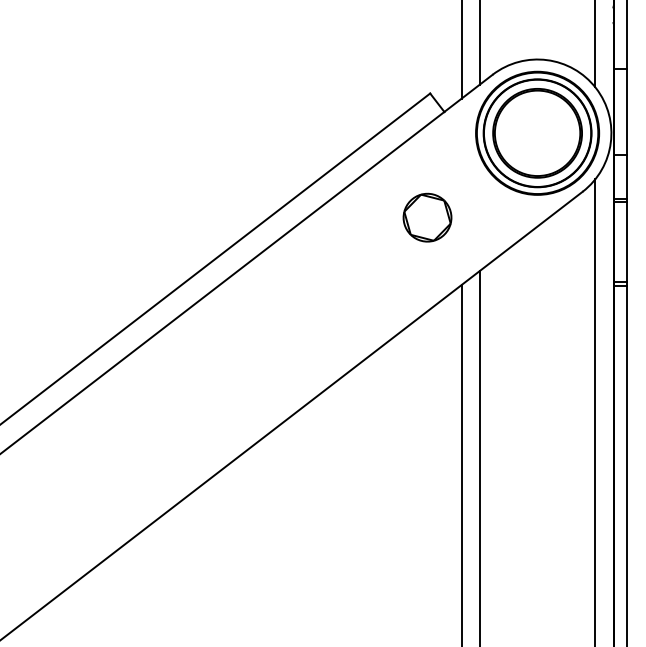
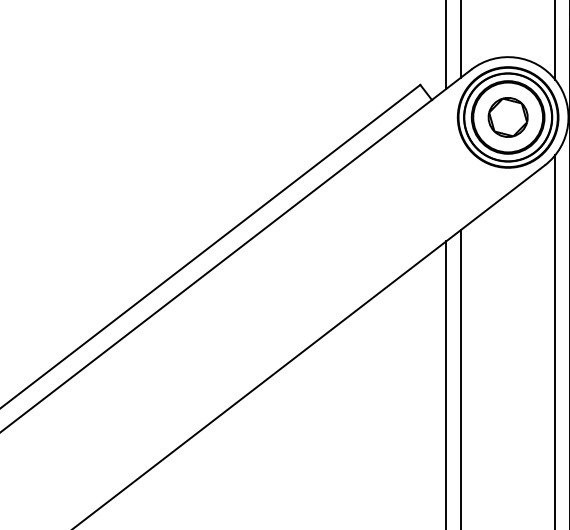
part: (426, 217) -> (507, 117), moved

